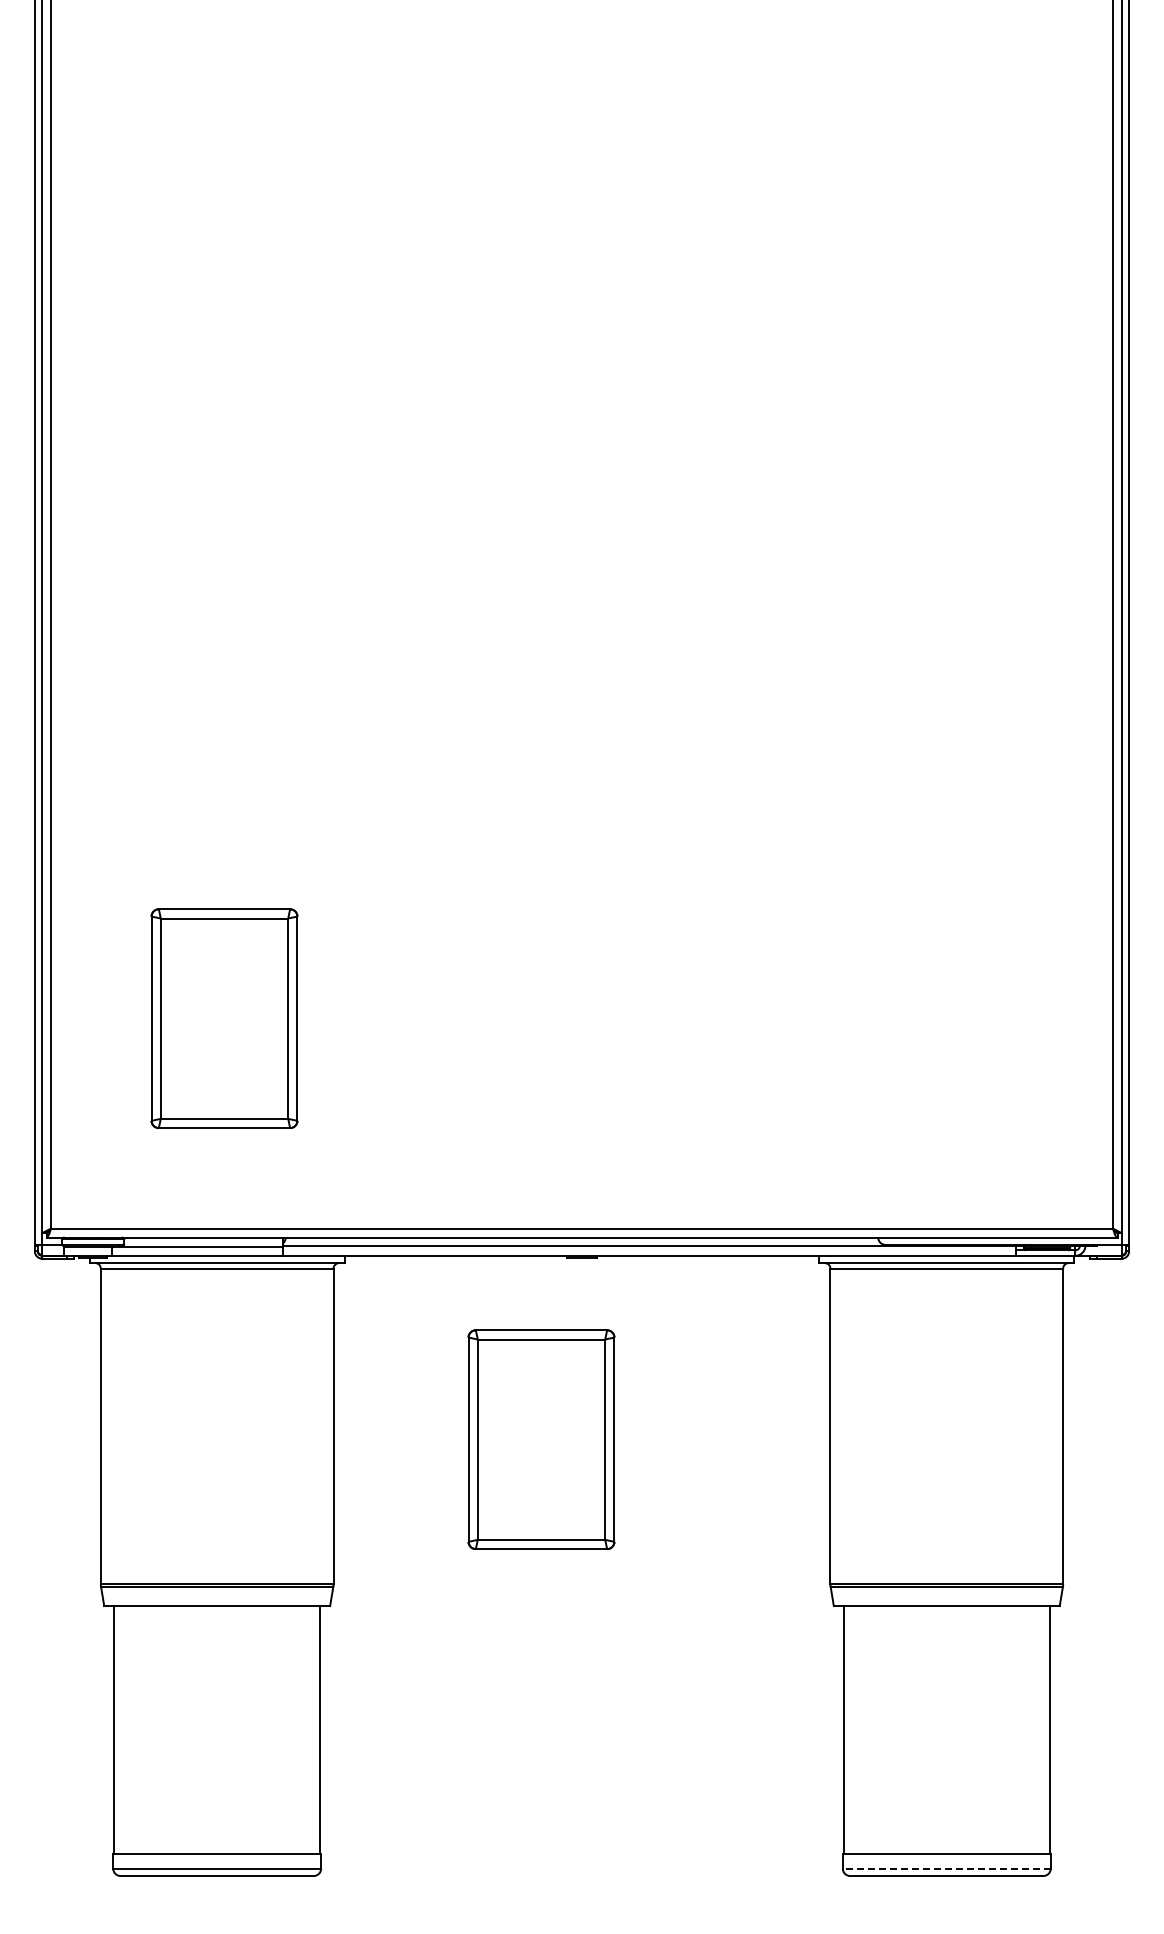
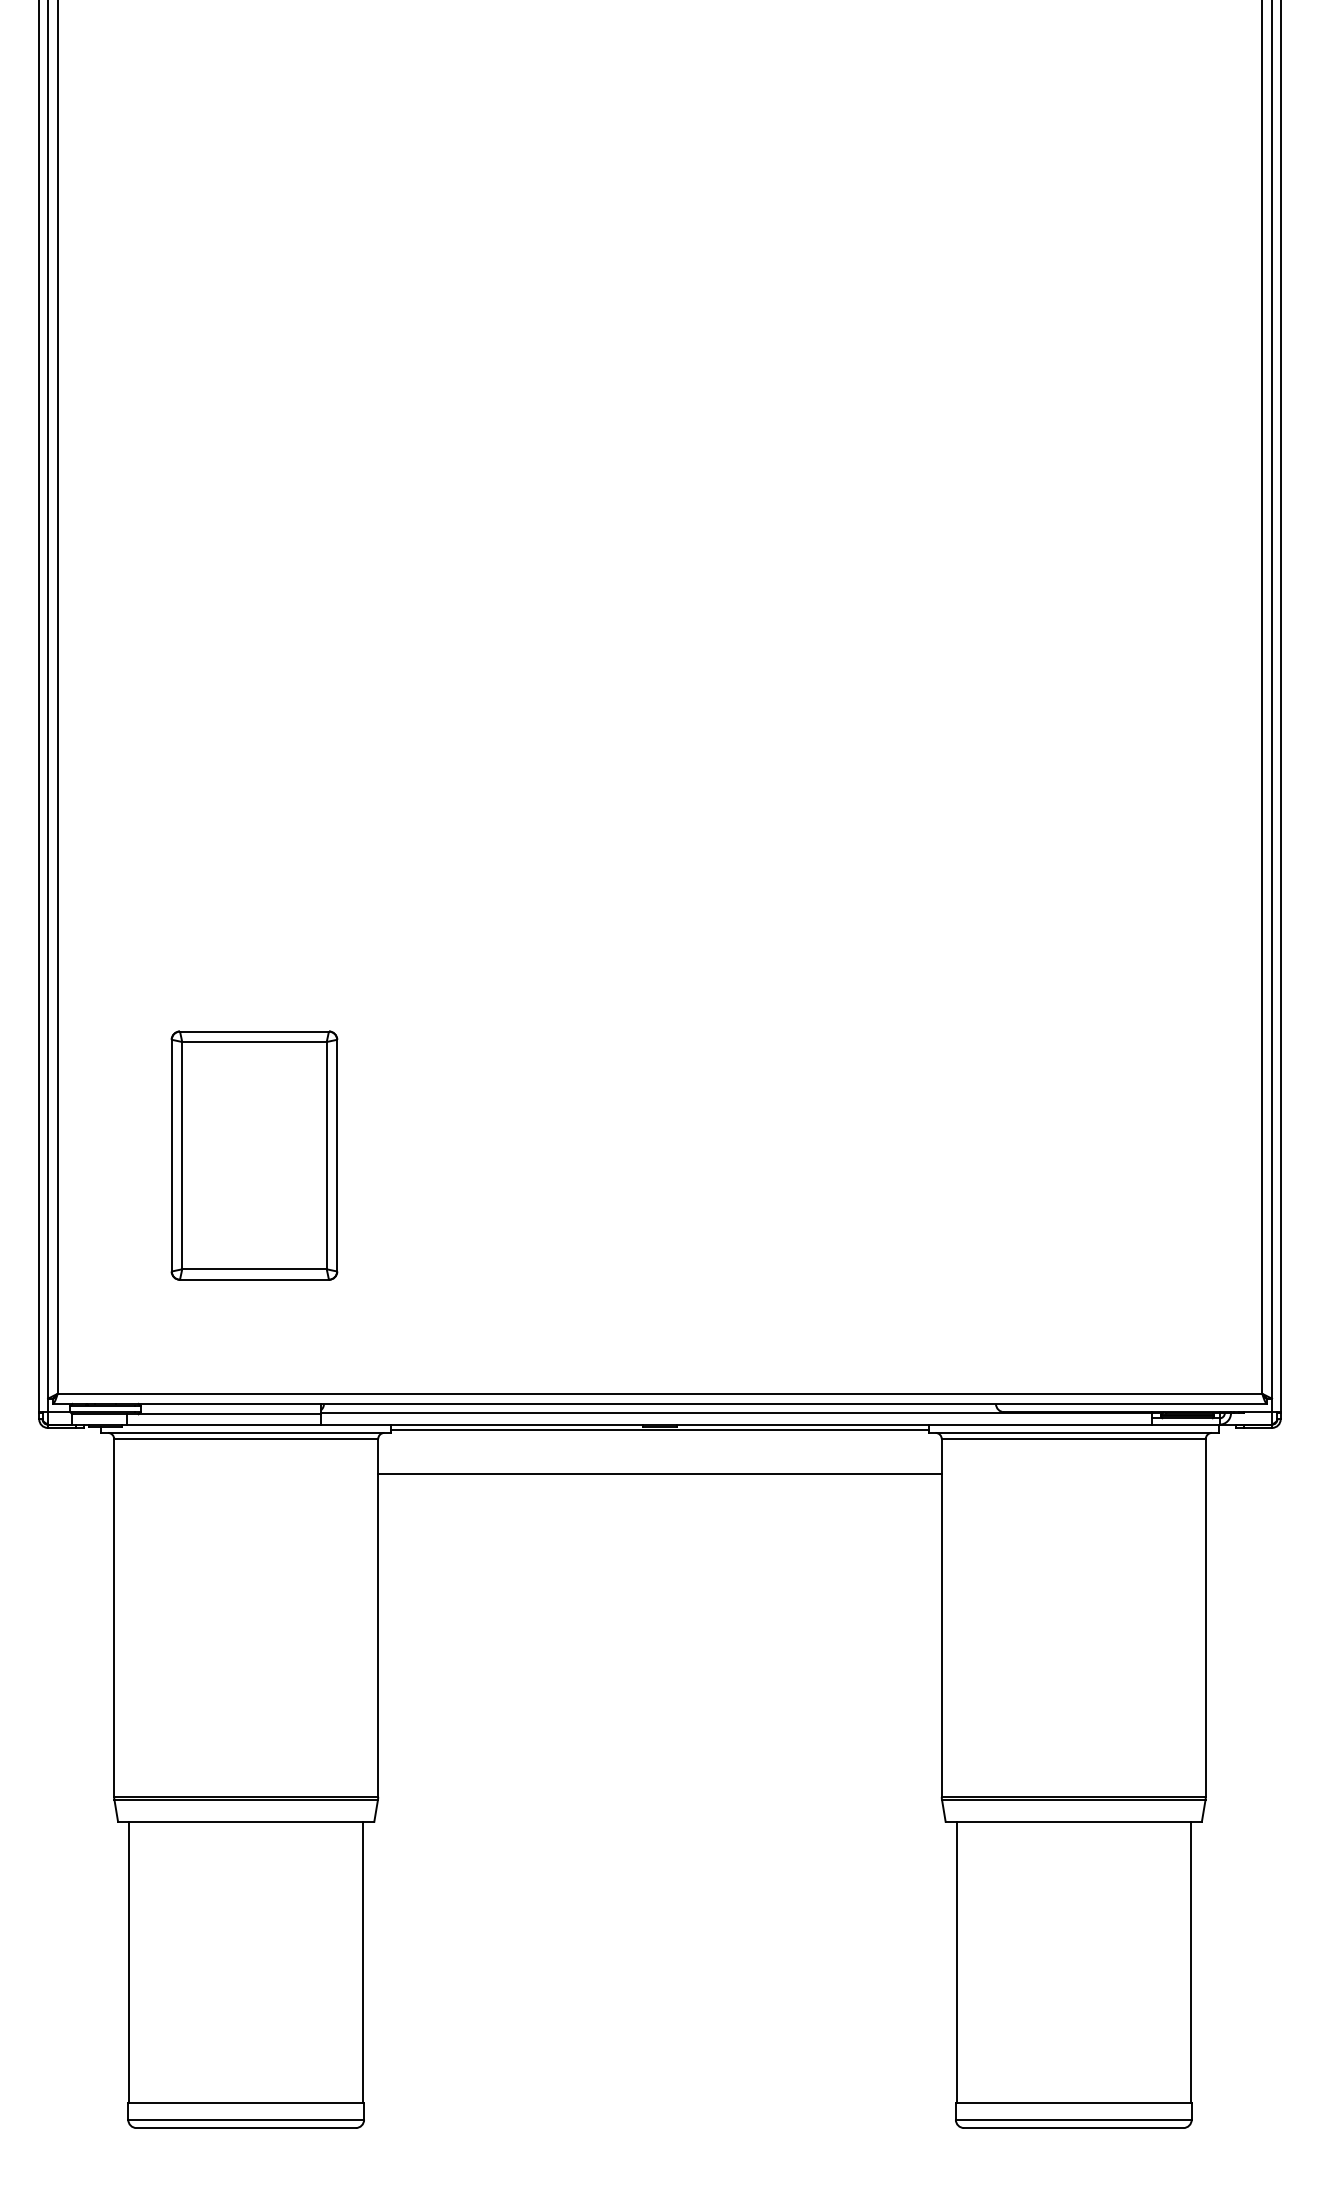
line: (581, 1260) -> (659, 1429), added
line: (581, 1299) -> (659, 1474), added
part: (541, 1439) -> (614, 1632), removed
line: (946, 1868) -> (1073, 2119), dashed -> solid

